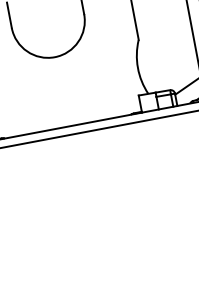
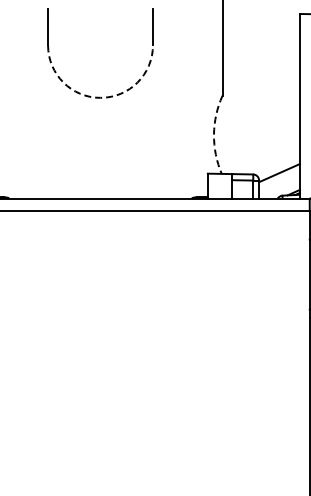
arc: (54, 56) -> (100, 97), solid -> dashed
arc: (137, 67) -> (213, 134), solid -> dashed

